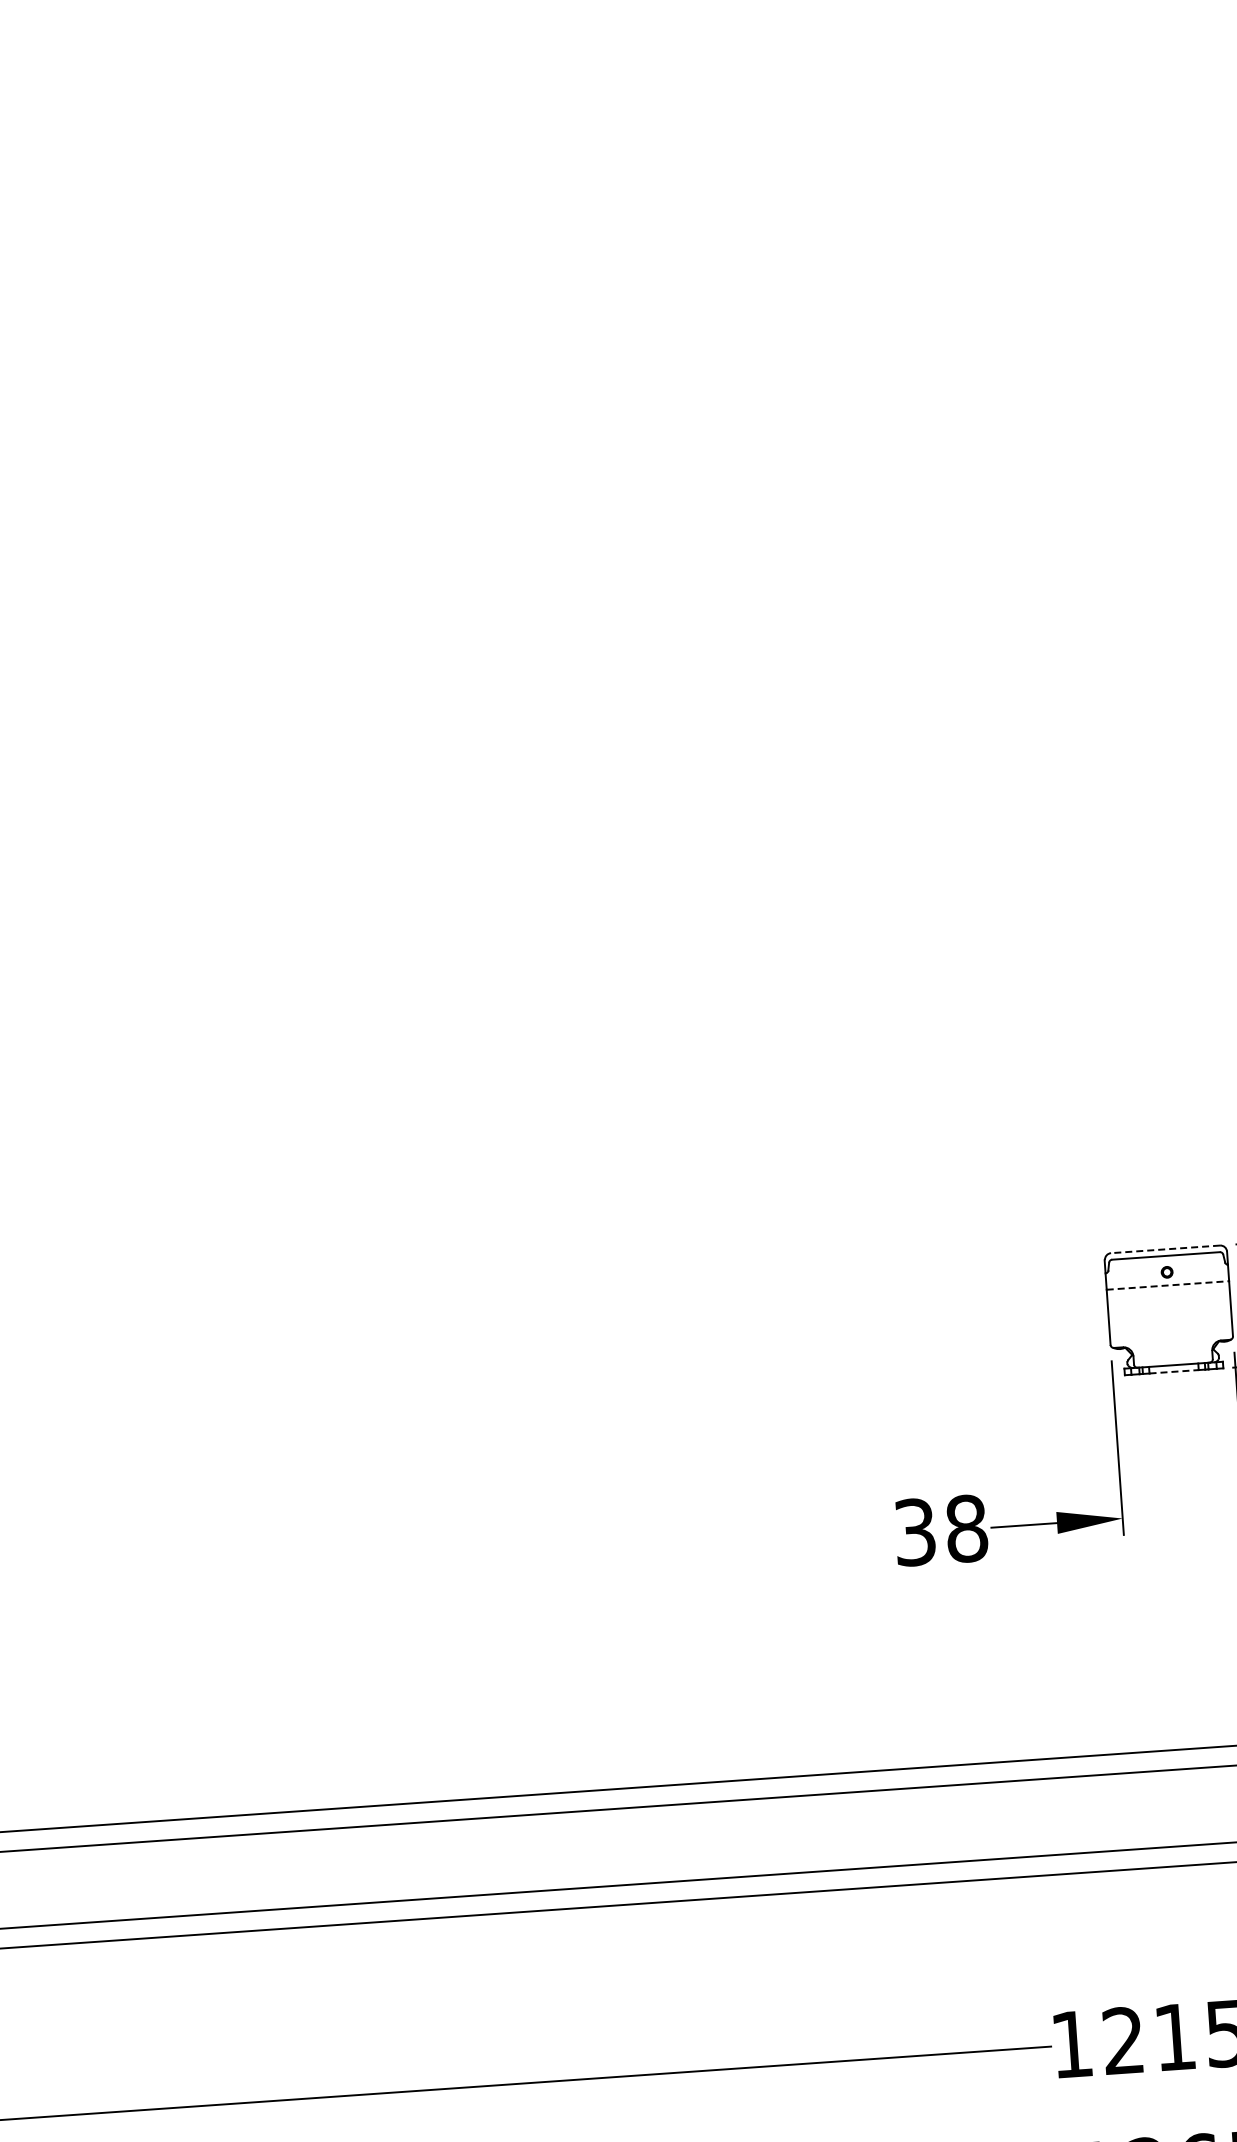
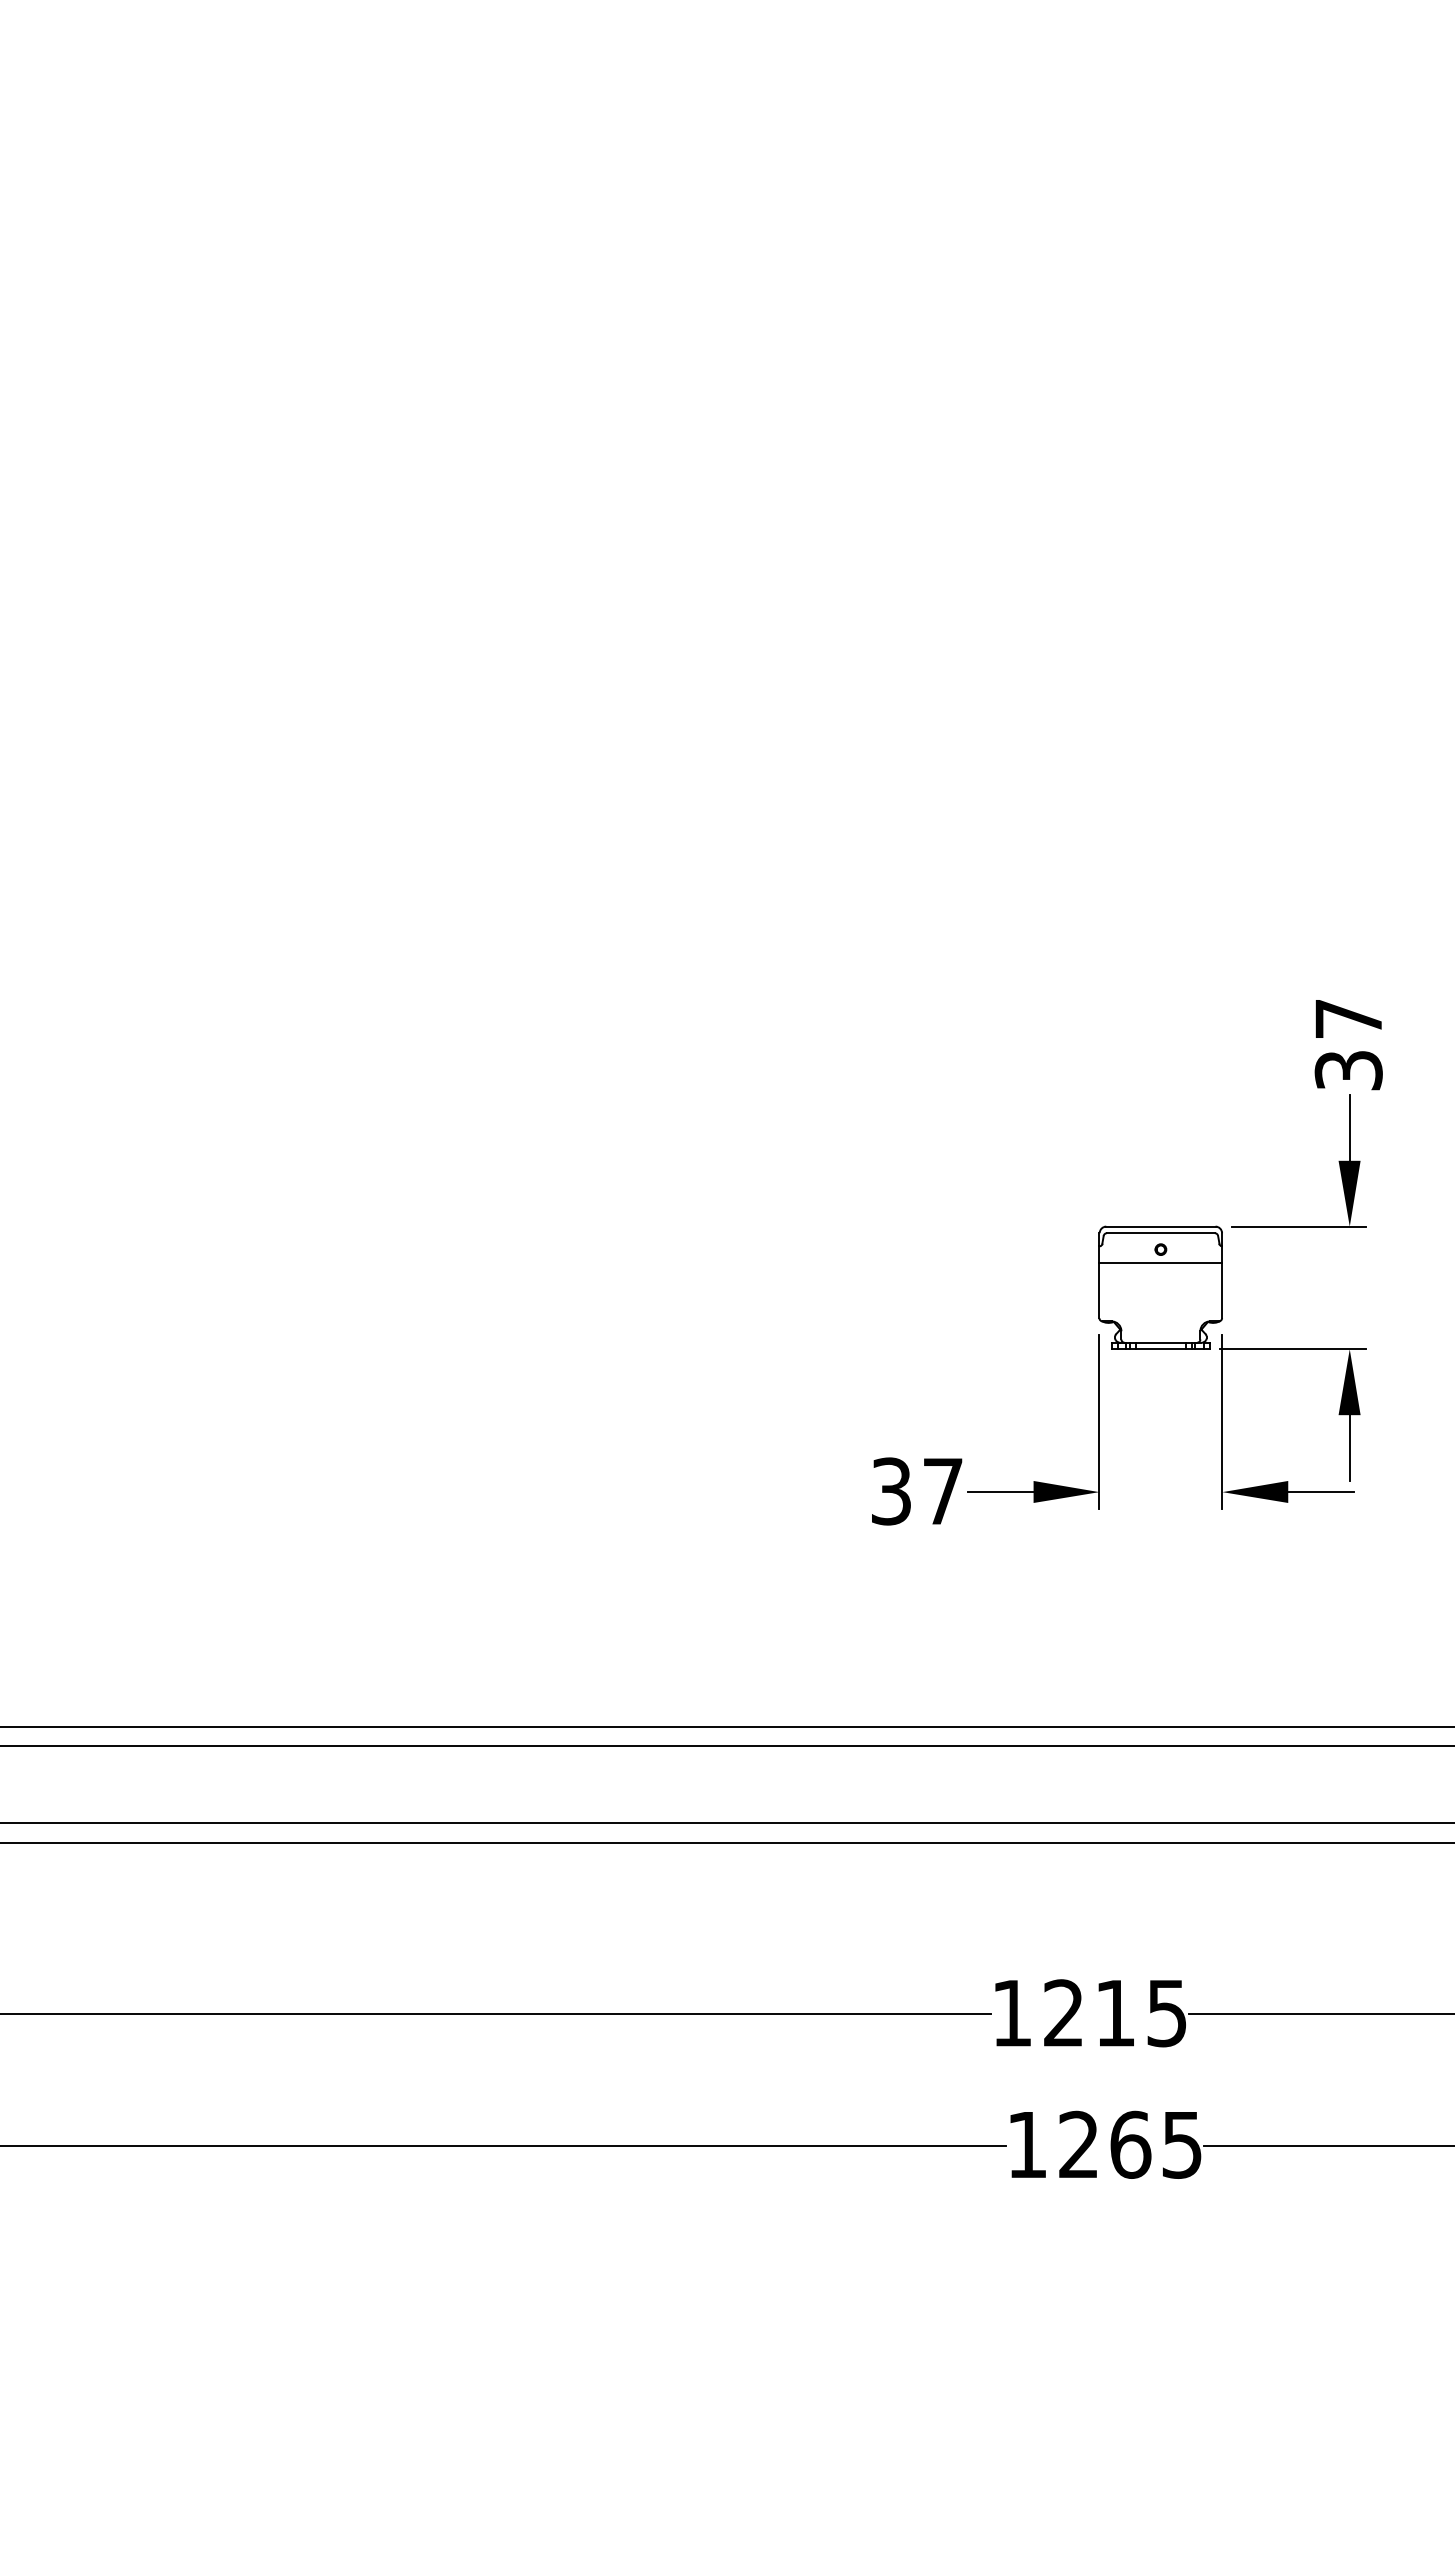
line: (1165, 1249) -> (1160, 1226), dashed -> solid
line: (1168, 1285) -> (1161, 1262), dashed -> solid
line: (1173, 1371) -> (1160, 1349), dashed -> solid
text: (967, 1528) -> (943, 1491), 38 -> 37

